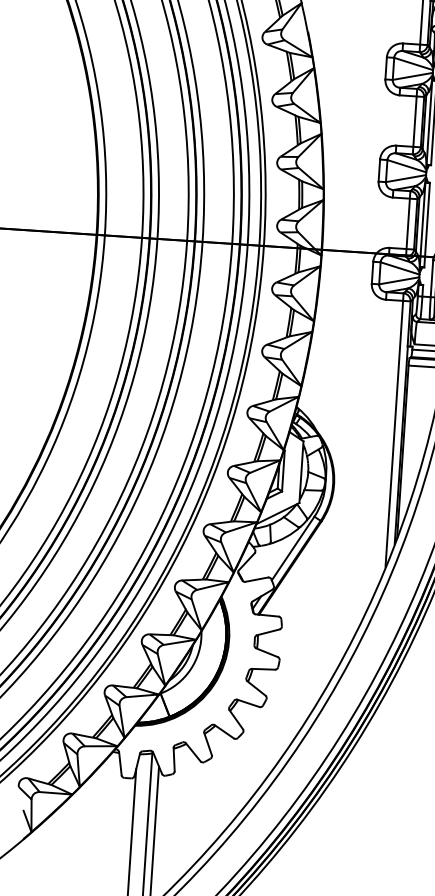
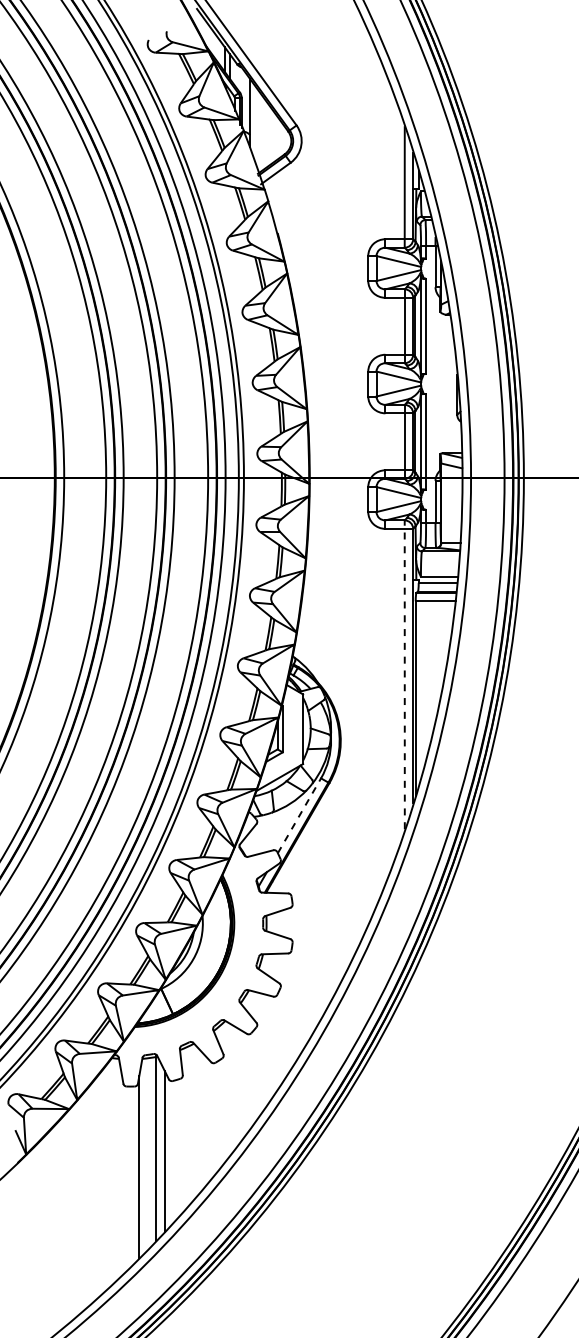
line: (394, 429) -> (404, 674), solid -> dashed
line: (293, 548) -> (299, 815), solid -> dashed

